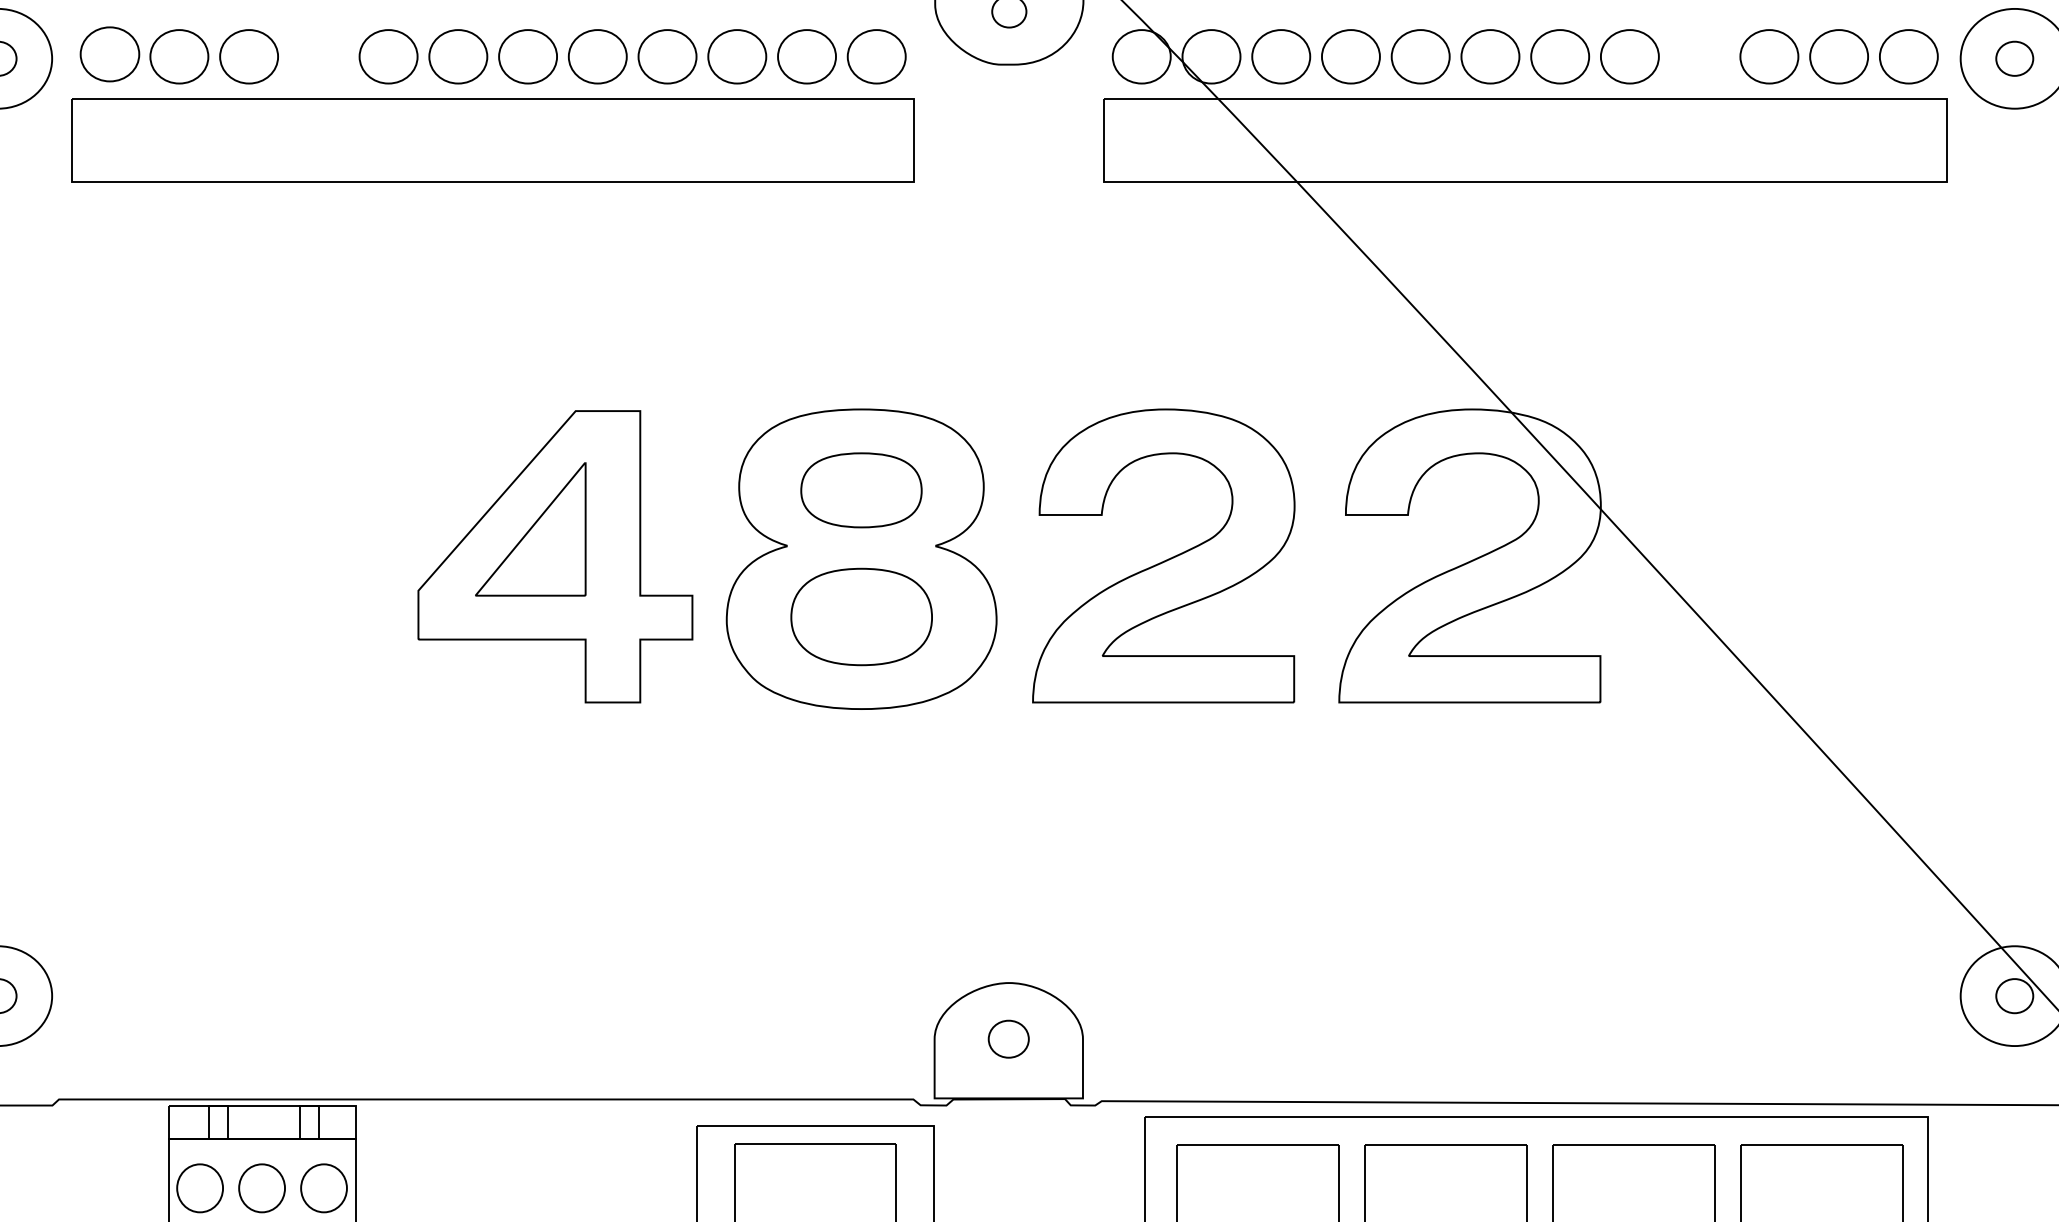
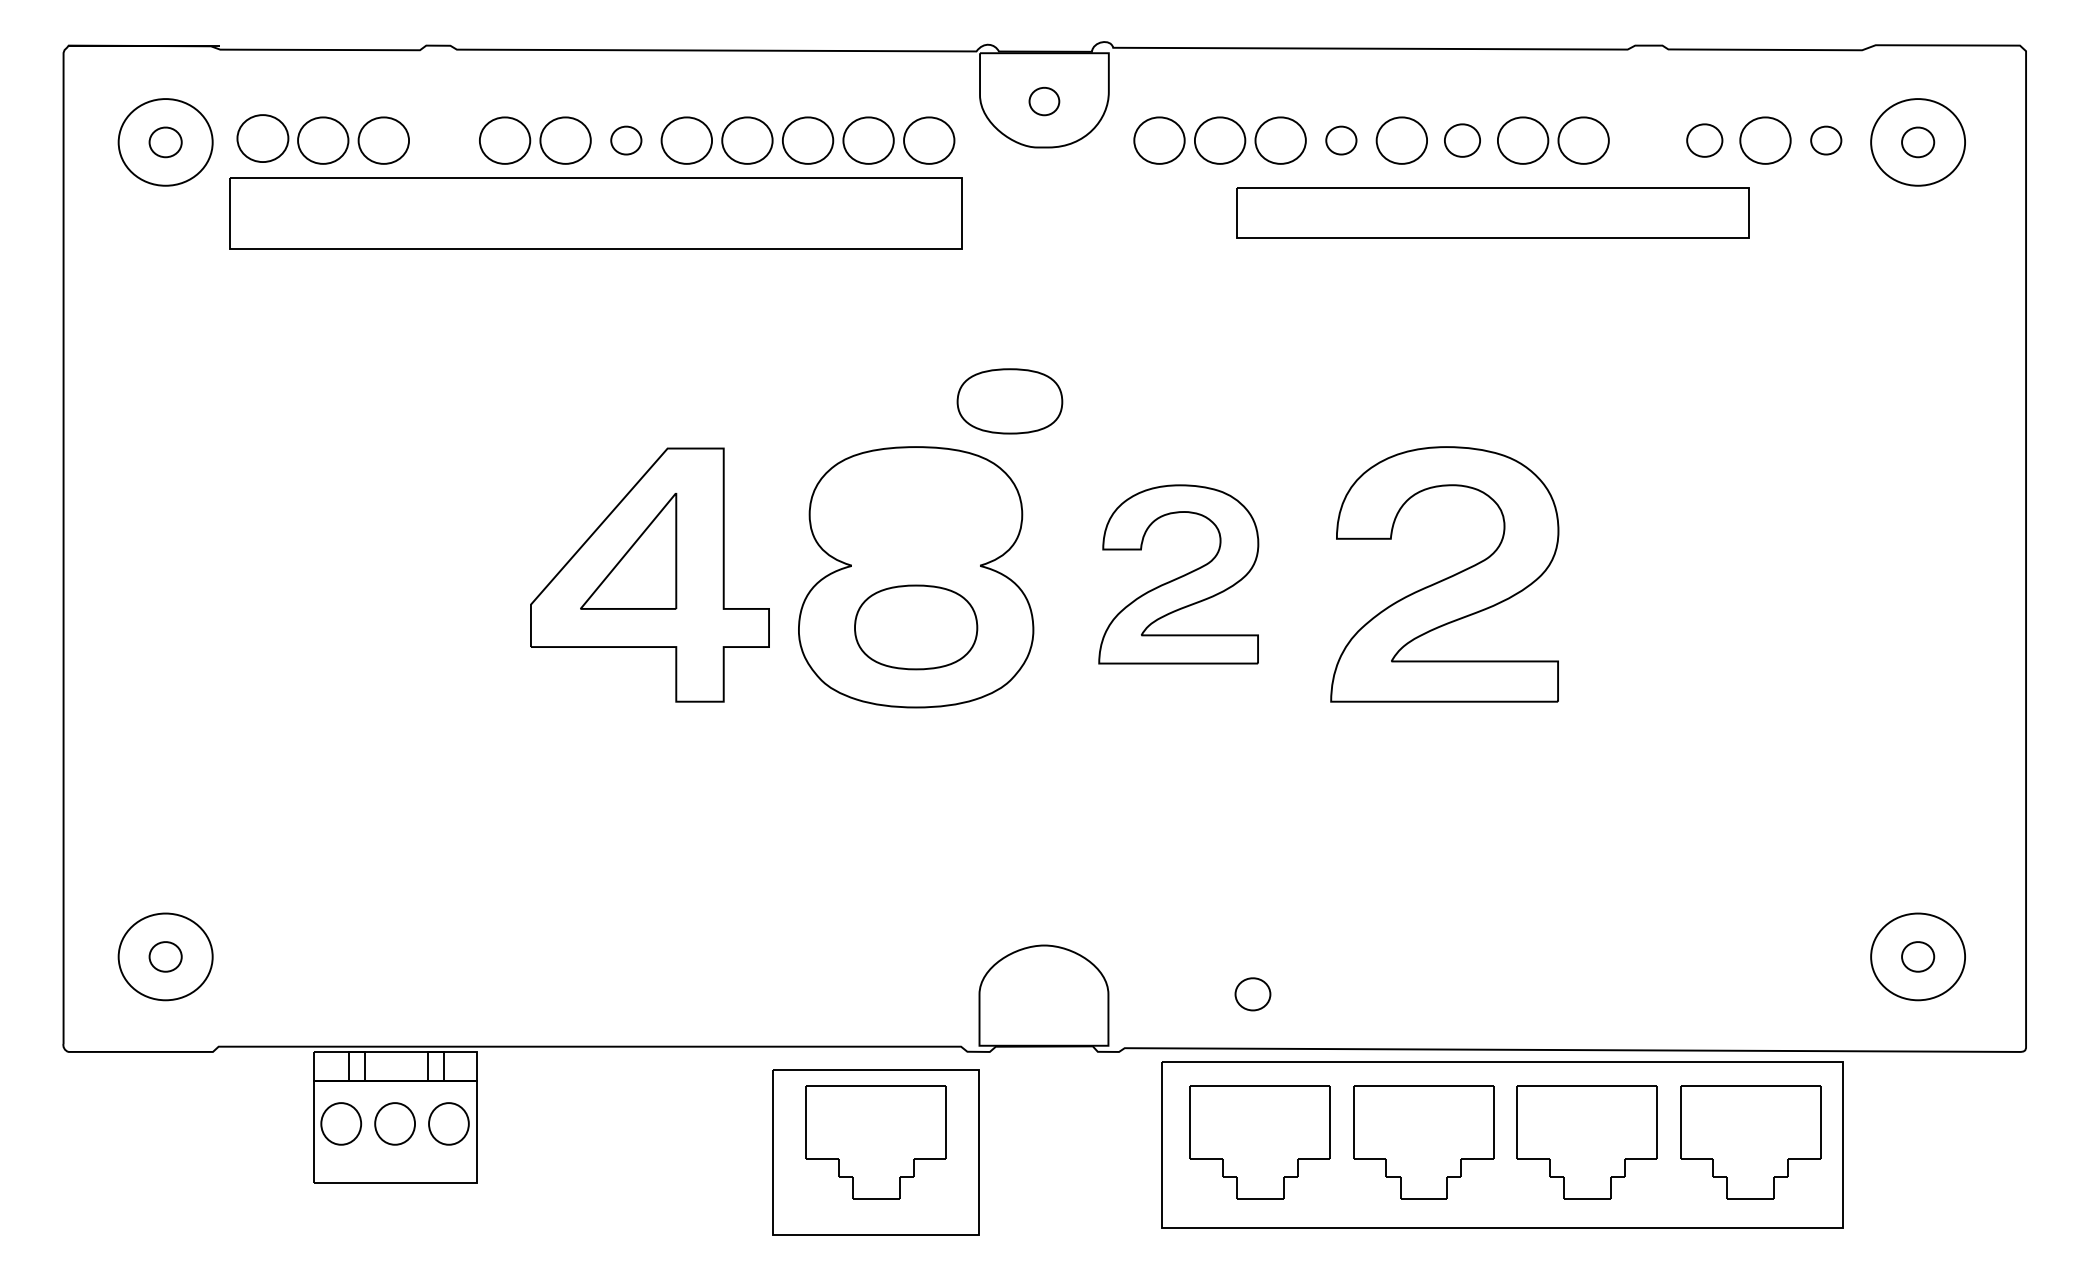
part: (528, 56) -> (626, 140), size x0.6
part: (1351, 56) -> (1341, 140), size x0.6
part: (1490, 56) -> (1462, 140), size x0.7
part: (1768, 56) -> (1704, 140), size x0.7
part: (1909, 56) -> (1826, 140), size x0.6
part: (1524, 140) -> (1492, 213), size x0.7
part: (860, 490) -> (1009, 401), moved
part: (1163, 556) -> (1178, 574), size x0.7
part: (1008, 1039) -> (1252, 994), moved

